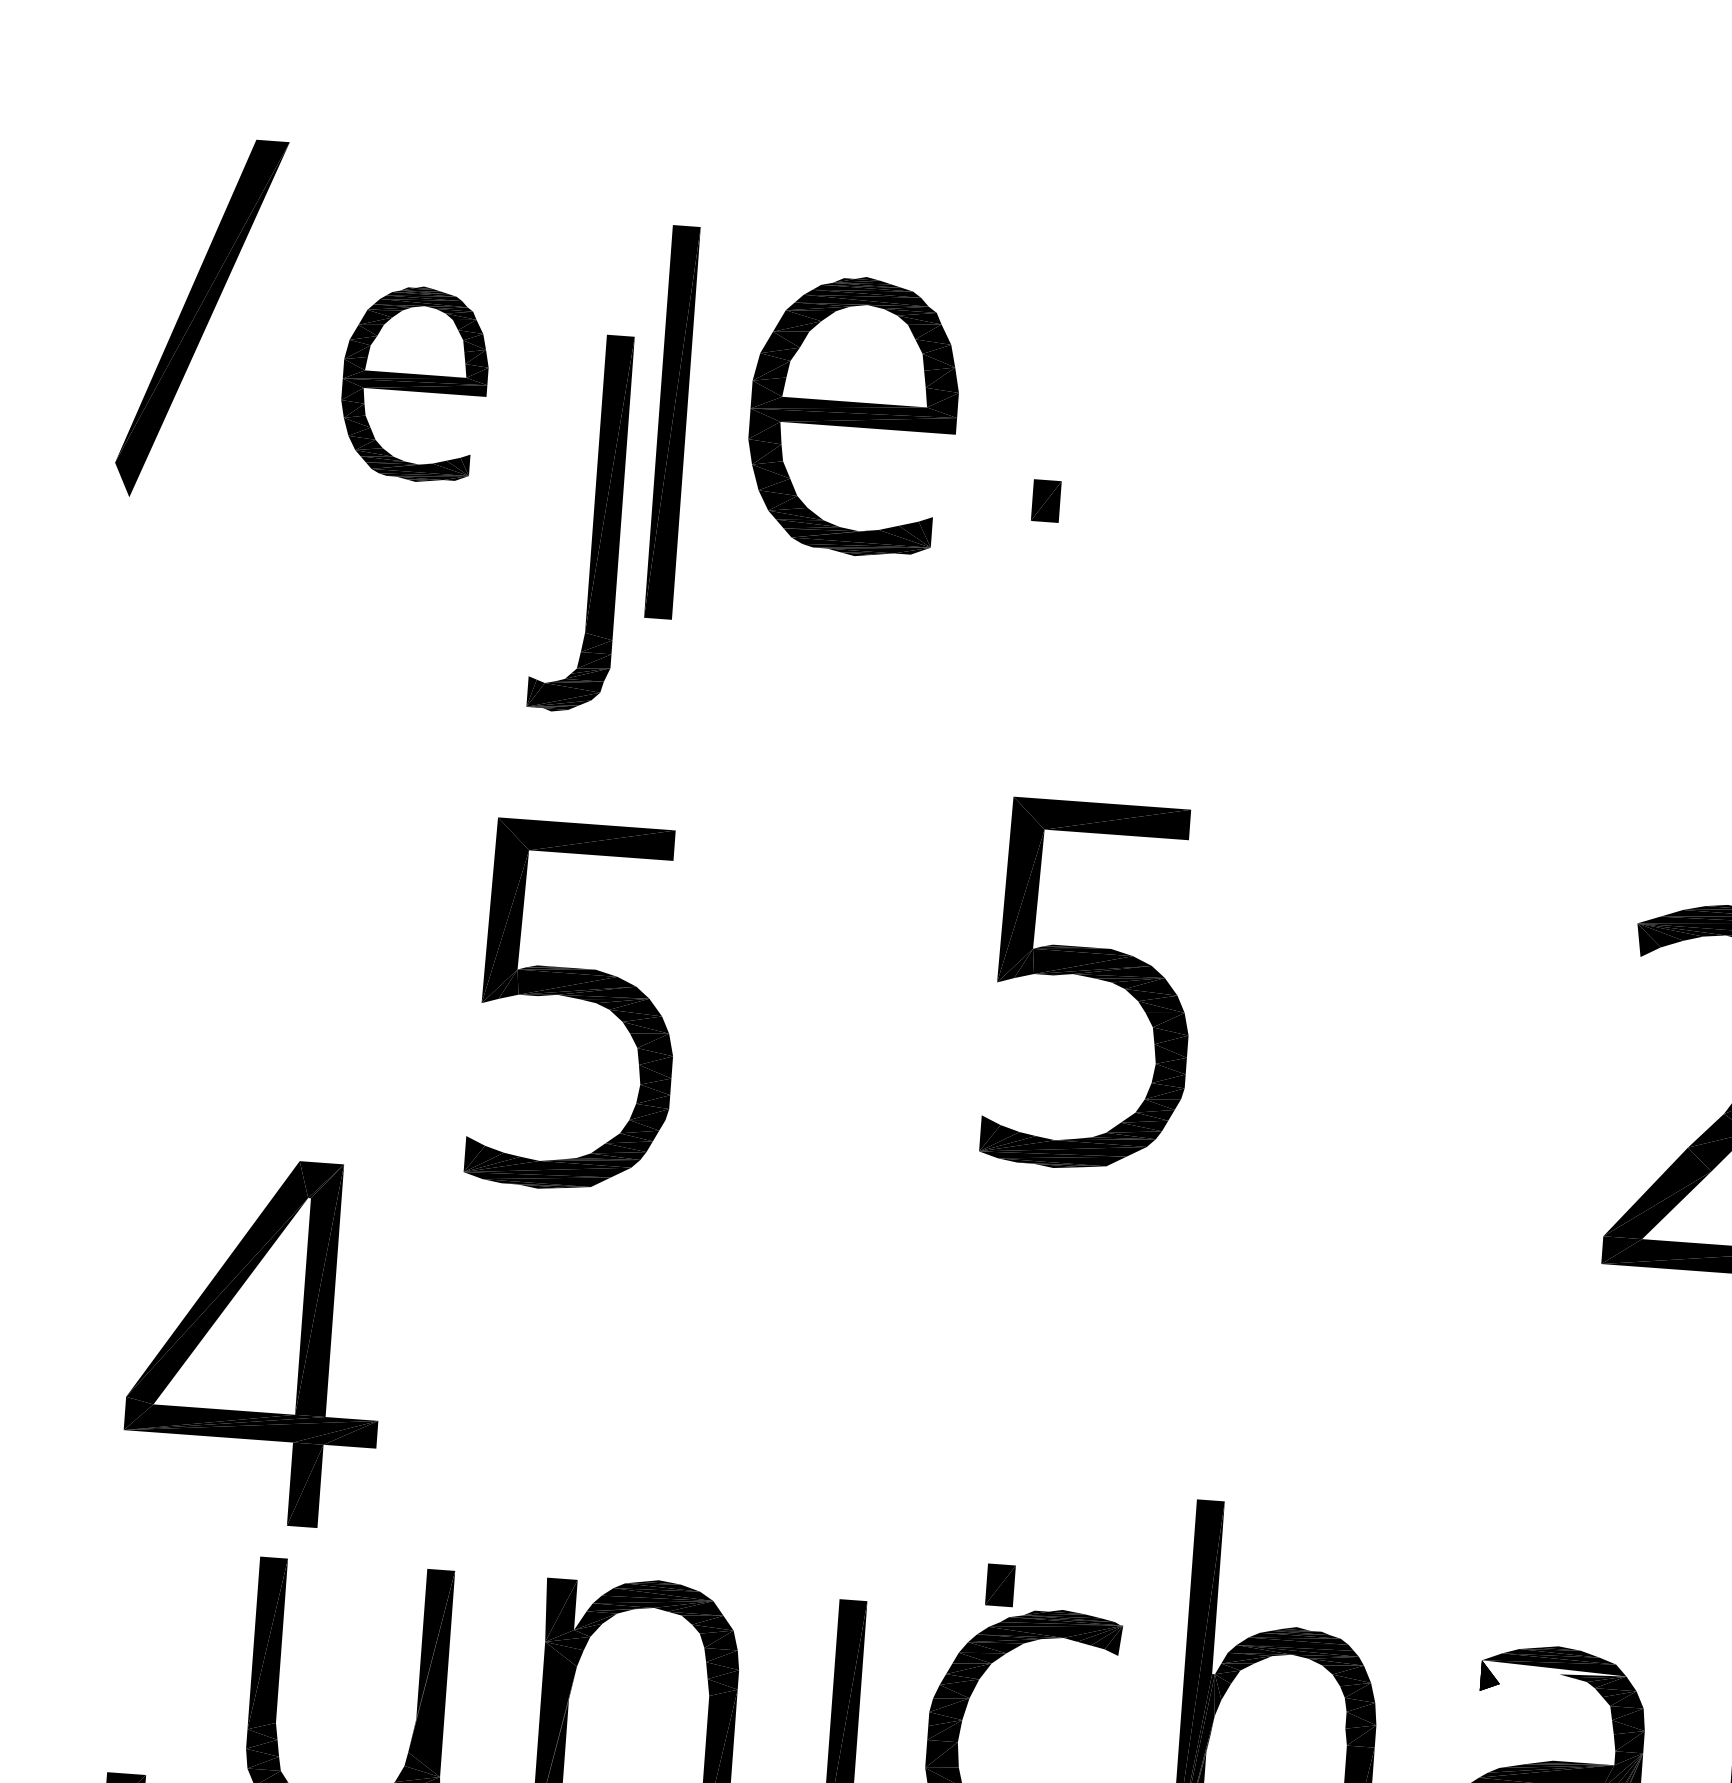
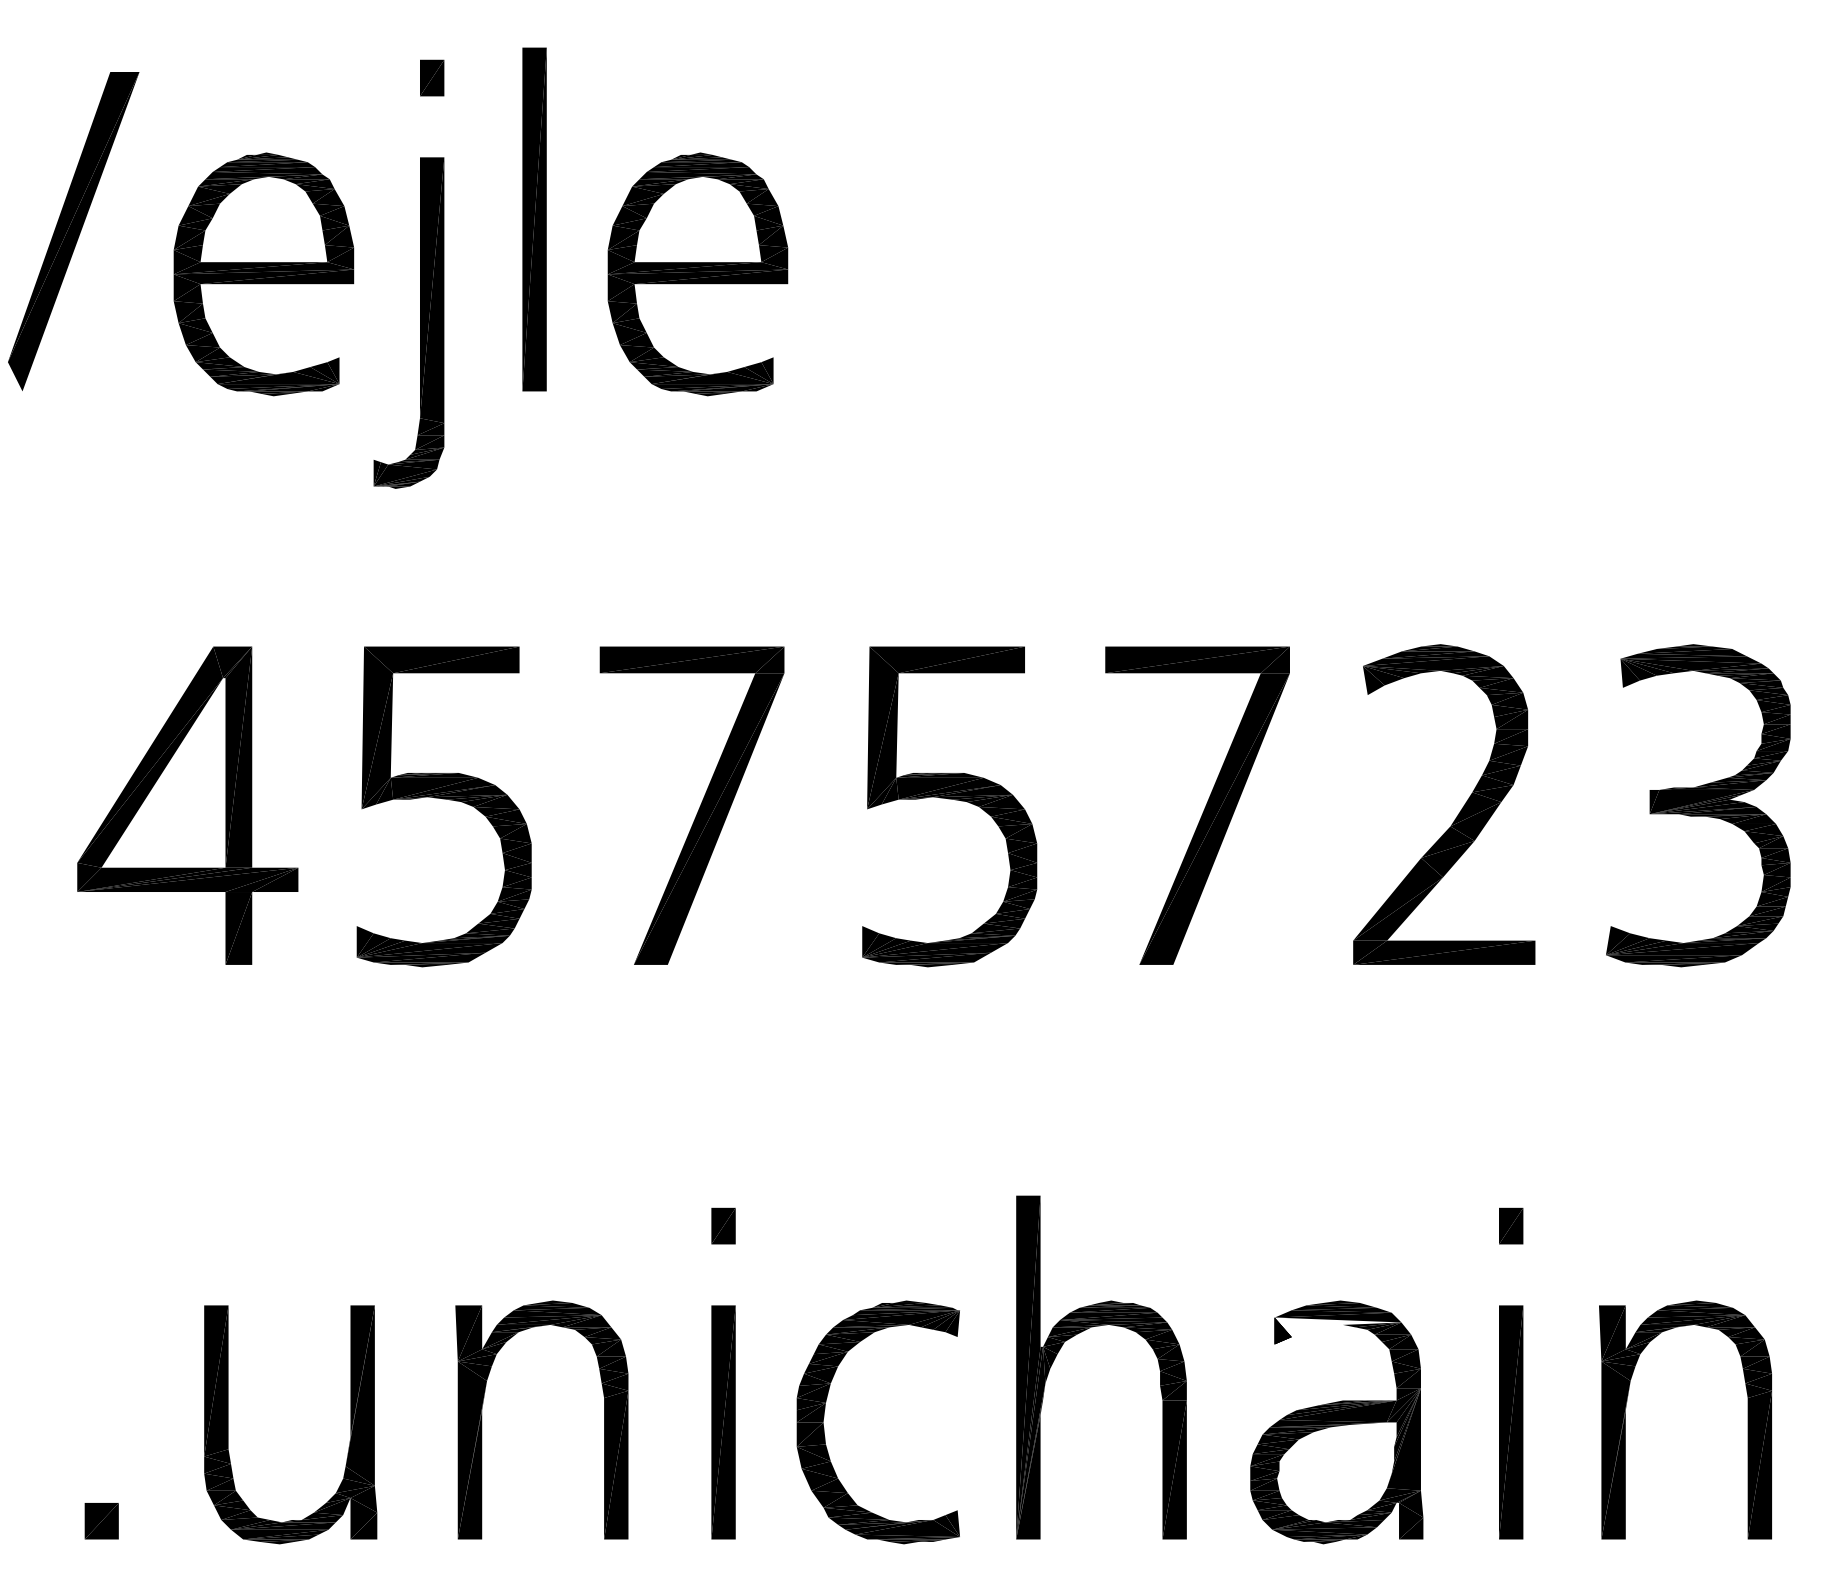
part: (414, 383) -> (263, 274), size x1.43
part: (853, 416) -> (697, 274), moved
part: (672, 422) -> (534, 219), moved
part: (1046, 500) -> (432, 77), moved
part: (593, 523) -> (420, 322), moved
part: (1092, 978) -> (949, 799), moved
part: (867, 1028) -> (699, 806), added
part: (1444, 1072) -> (1204, 808), added
part: (256, 1340) -> (187, 805), moved
part: (1000, 1584) -> (723, 1225), moved

